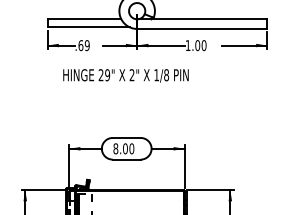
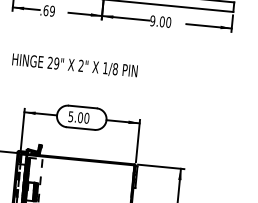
text: (187, 45) -> (152, 20), 1.00 -> 9.00
text: (125, 75) -> (74, 65), moved
text: (115, 148) -> (70, 116), 8.00 -> 5.00

